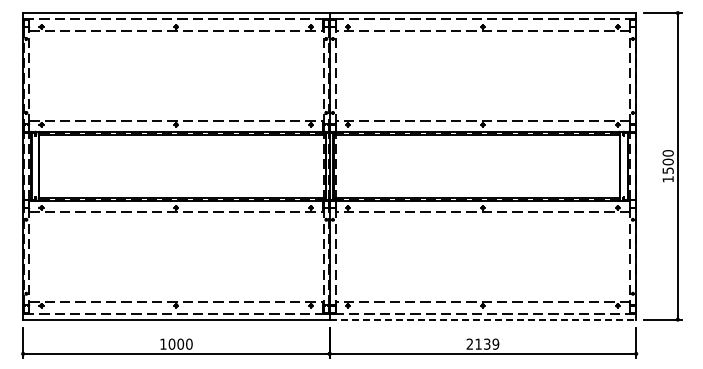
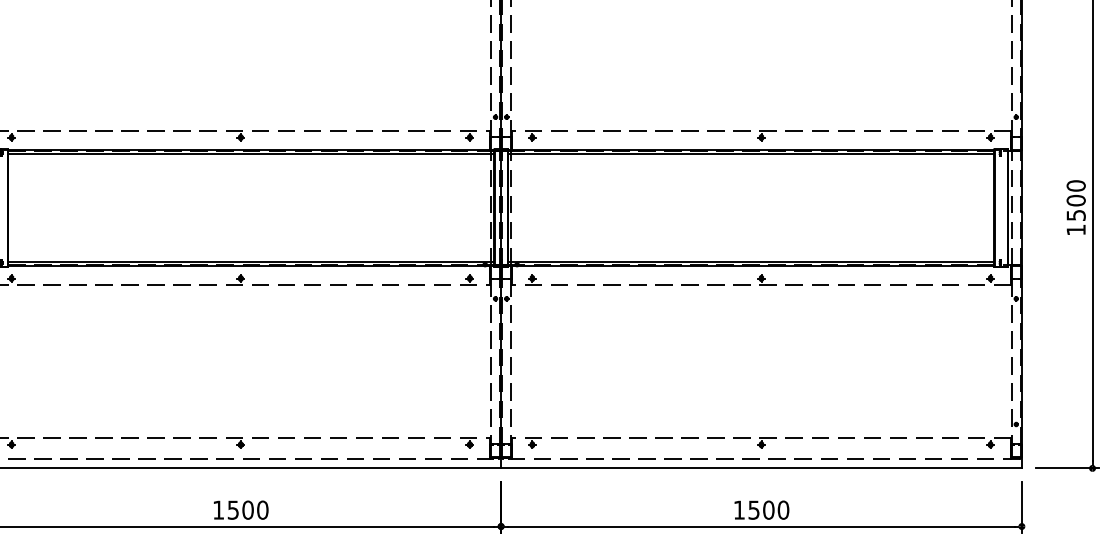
line: (483, 319) -> (762, 468), dashed -> solid
text: (171, 343) -> (232, 508), 1000 -> 1500
text: (482, 343) -> (760, 508), 2139 -> 1500

